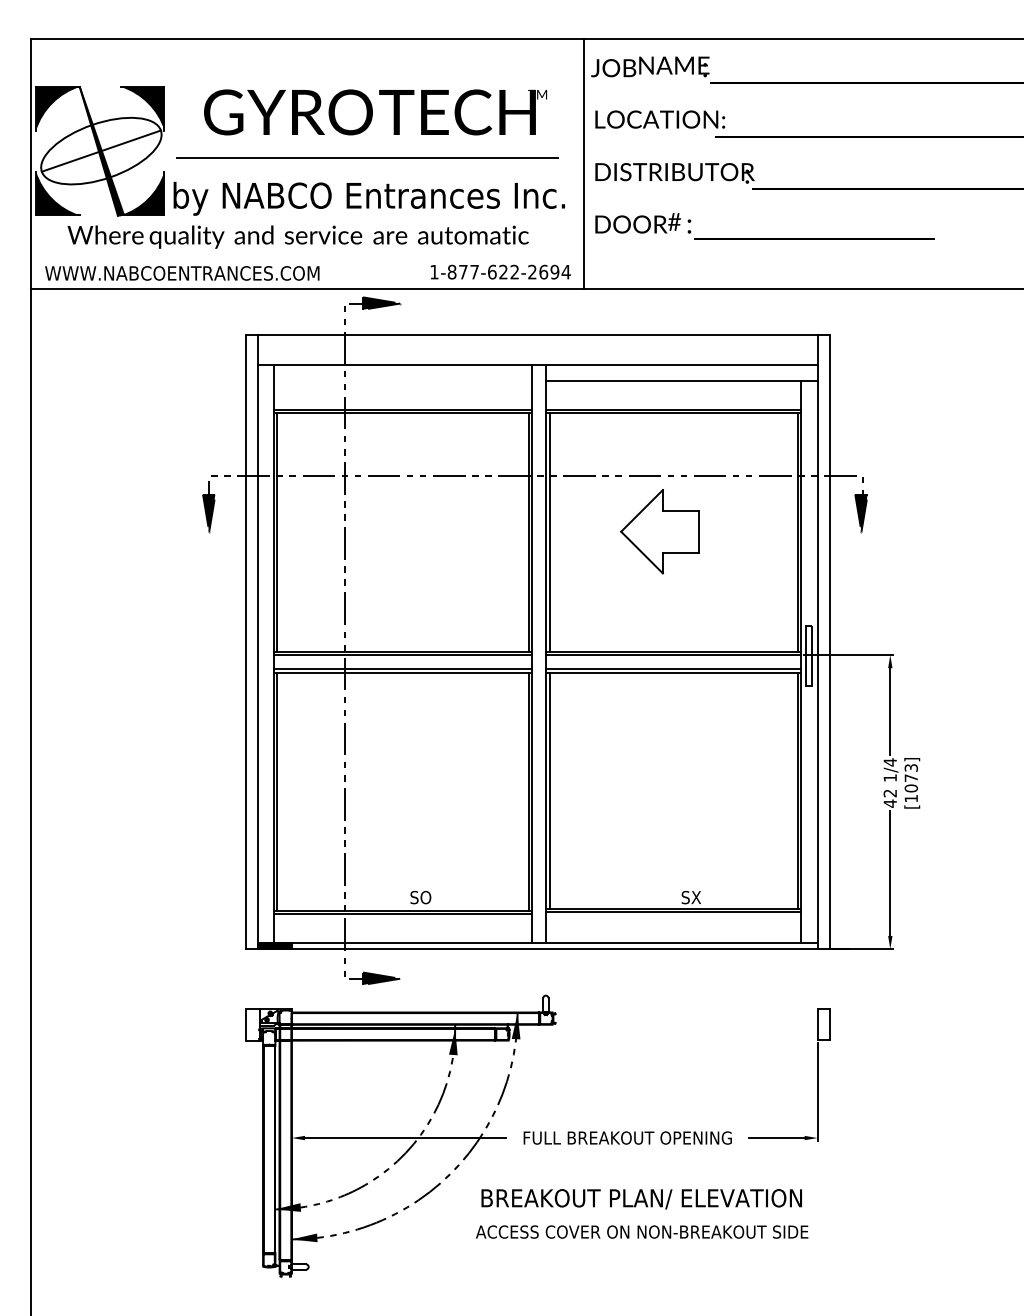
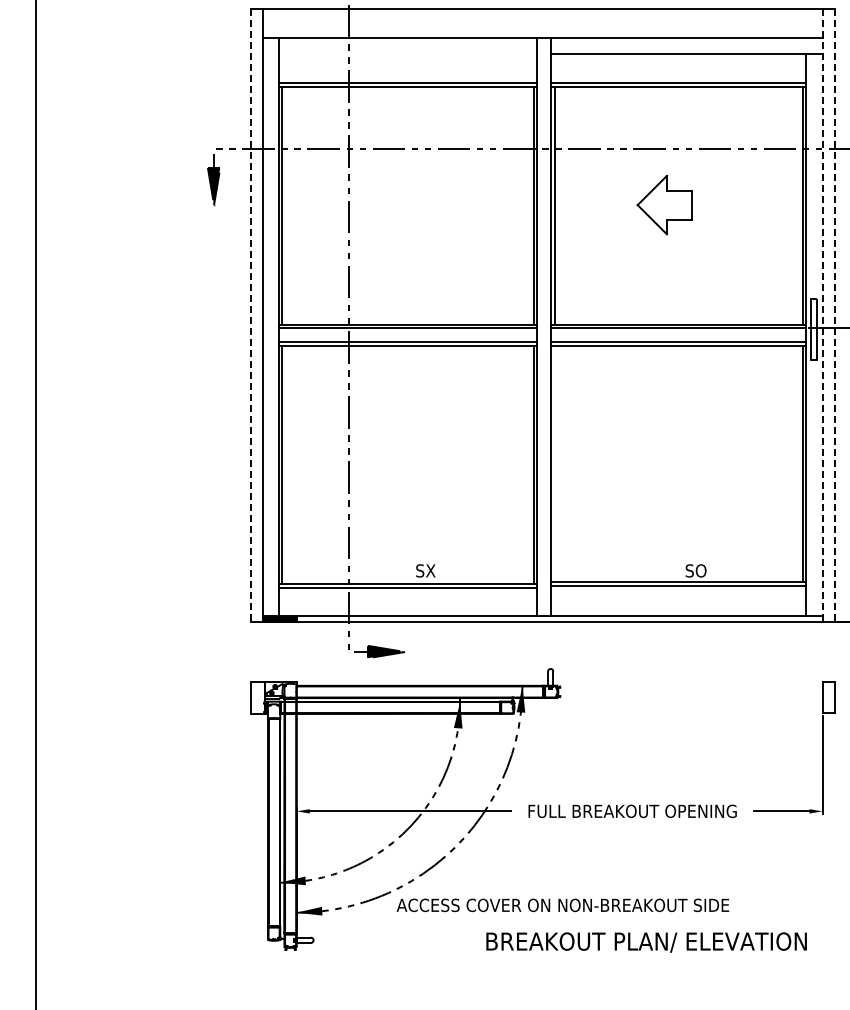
part: (659, 531) -> (664, 204), size x0.7
line: (245, 642) -> (250, 315), solid -> dashed
line: (817, 642) -> (822, 315), solid -> dashed
line: (829, 642) -> (834, 315), solid -> dashed
line: (549, 790) -> (554, 463), removed
text: (420, 897) -> (425, 570), SO -> SX
text: (690, 897) -> (695, 570), SX -> SO
text: (641, 1199) -> (646, 942), moved
text: (642, 1231) -> (563, 904), moved

